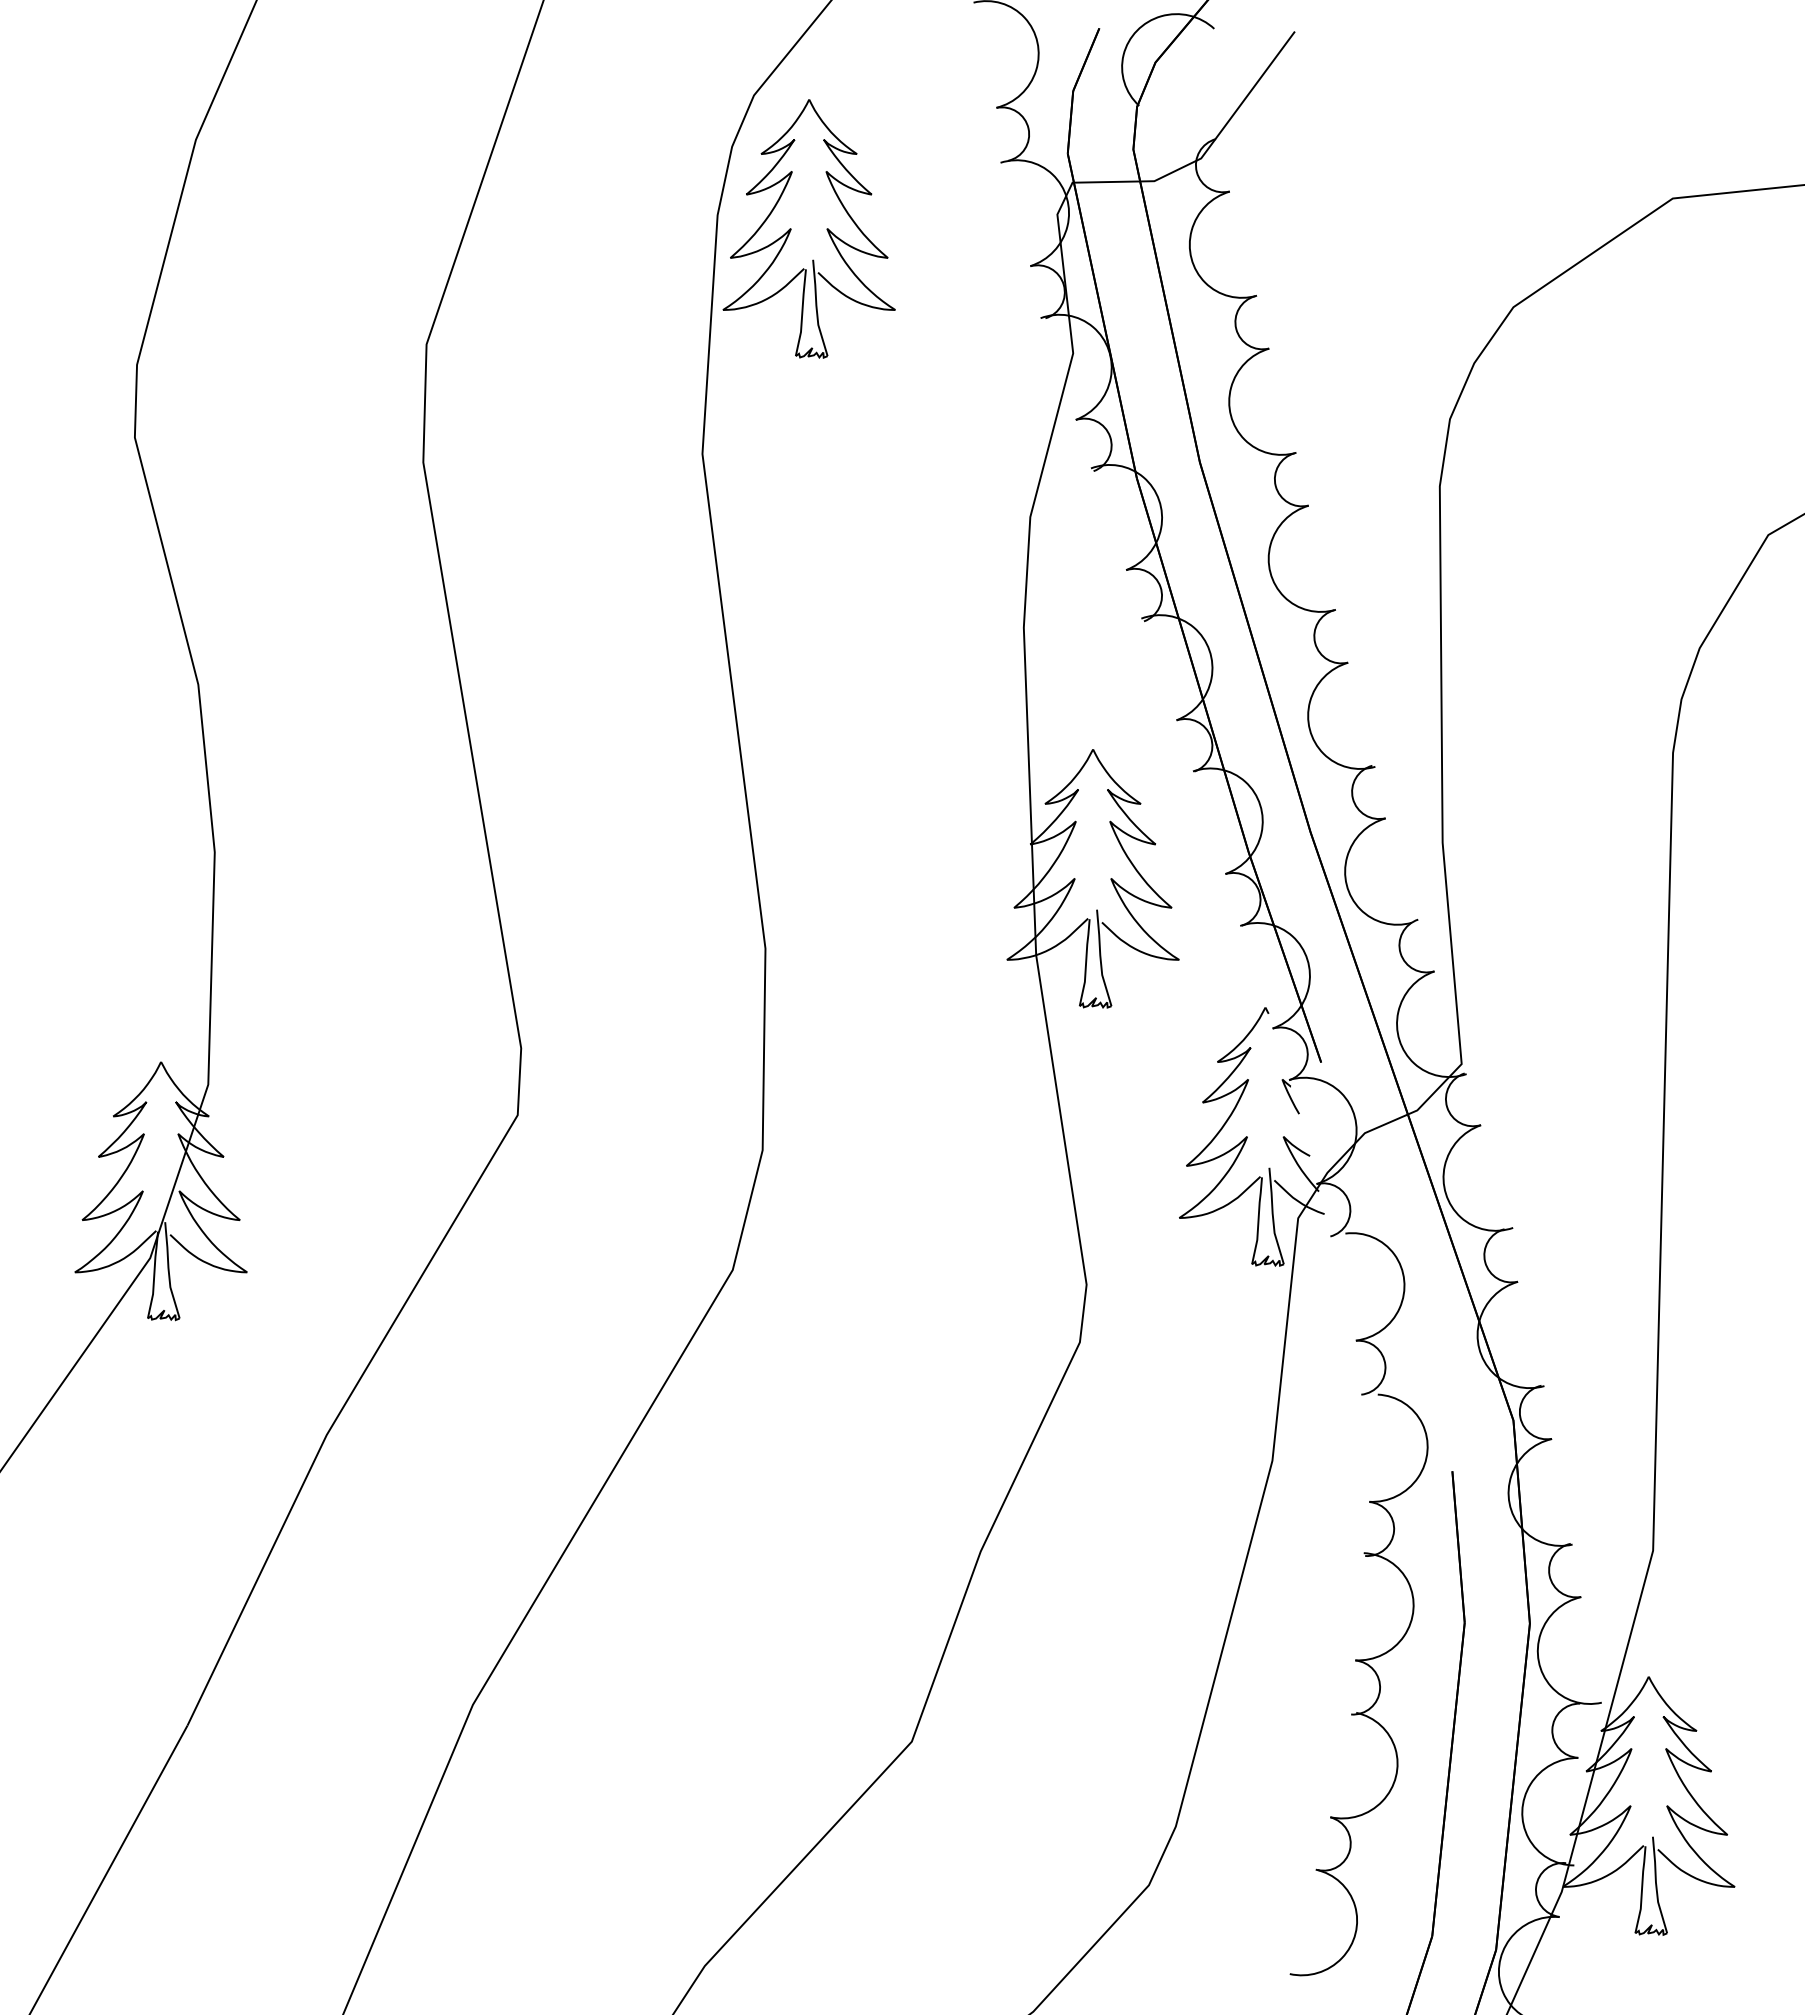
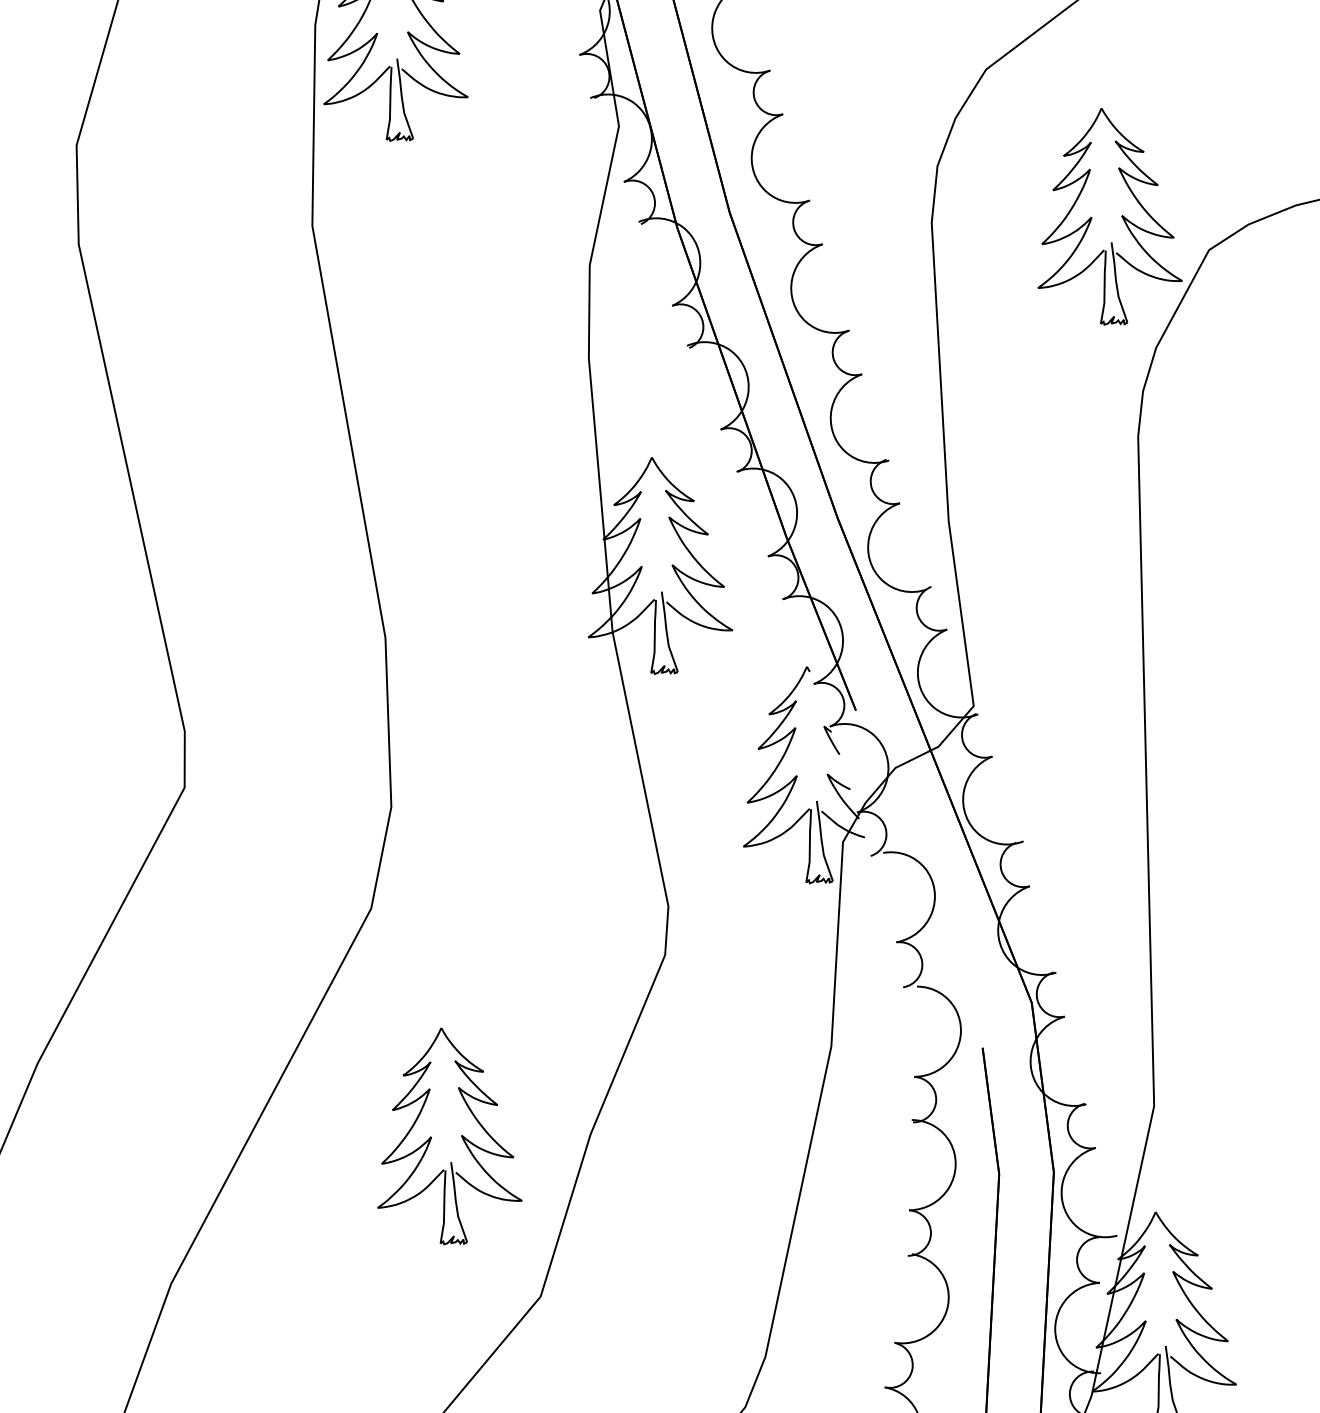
part: (1631, 489) -> (1092, 217), added
part: (791, 1545) -> (431, 1137), added

